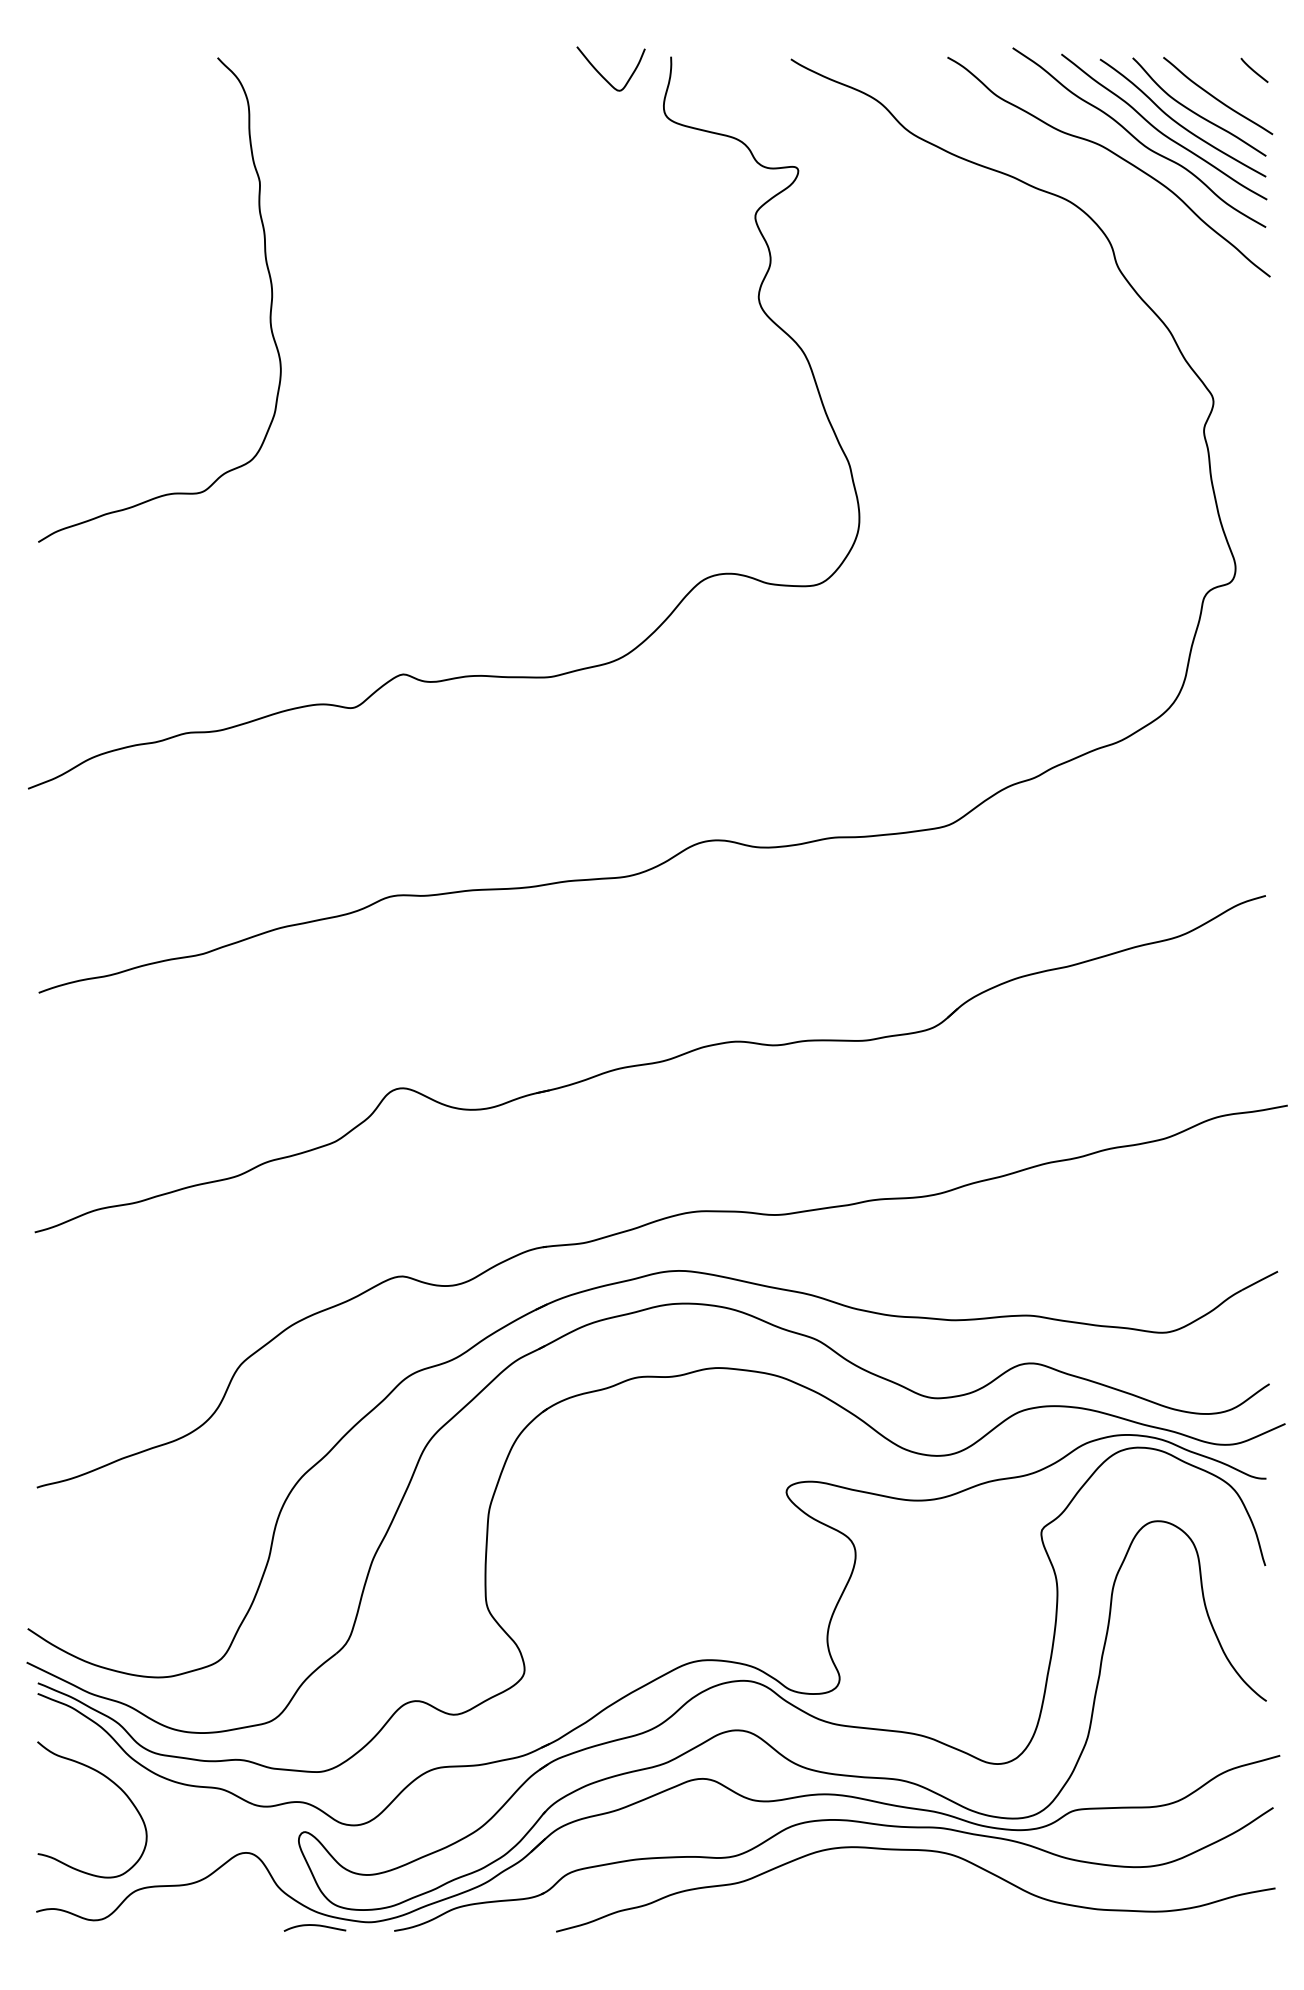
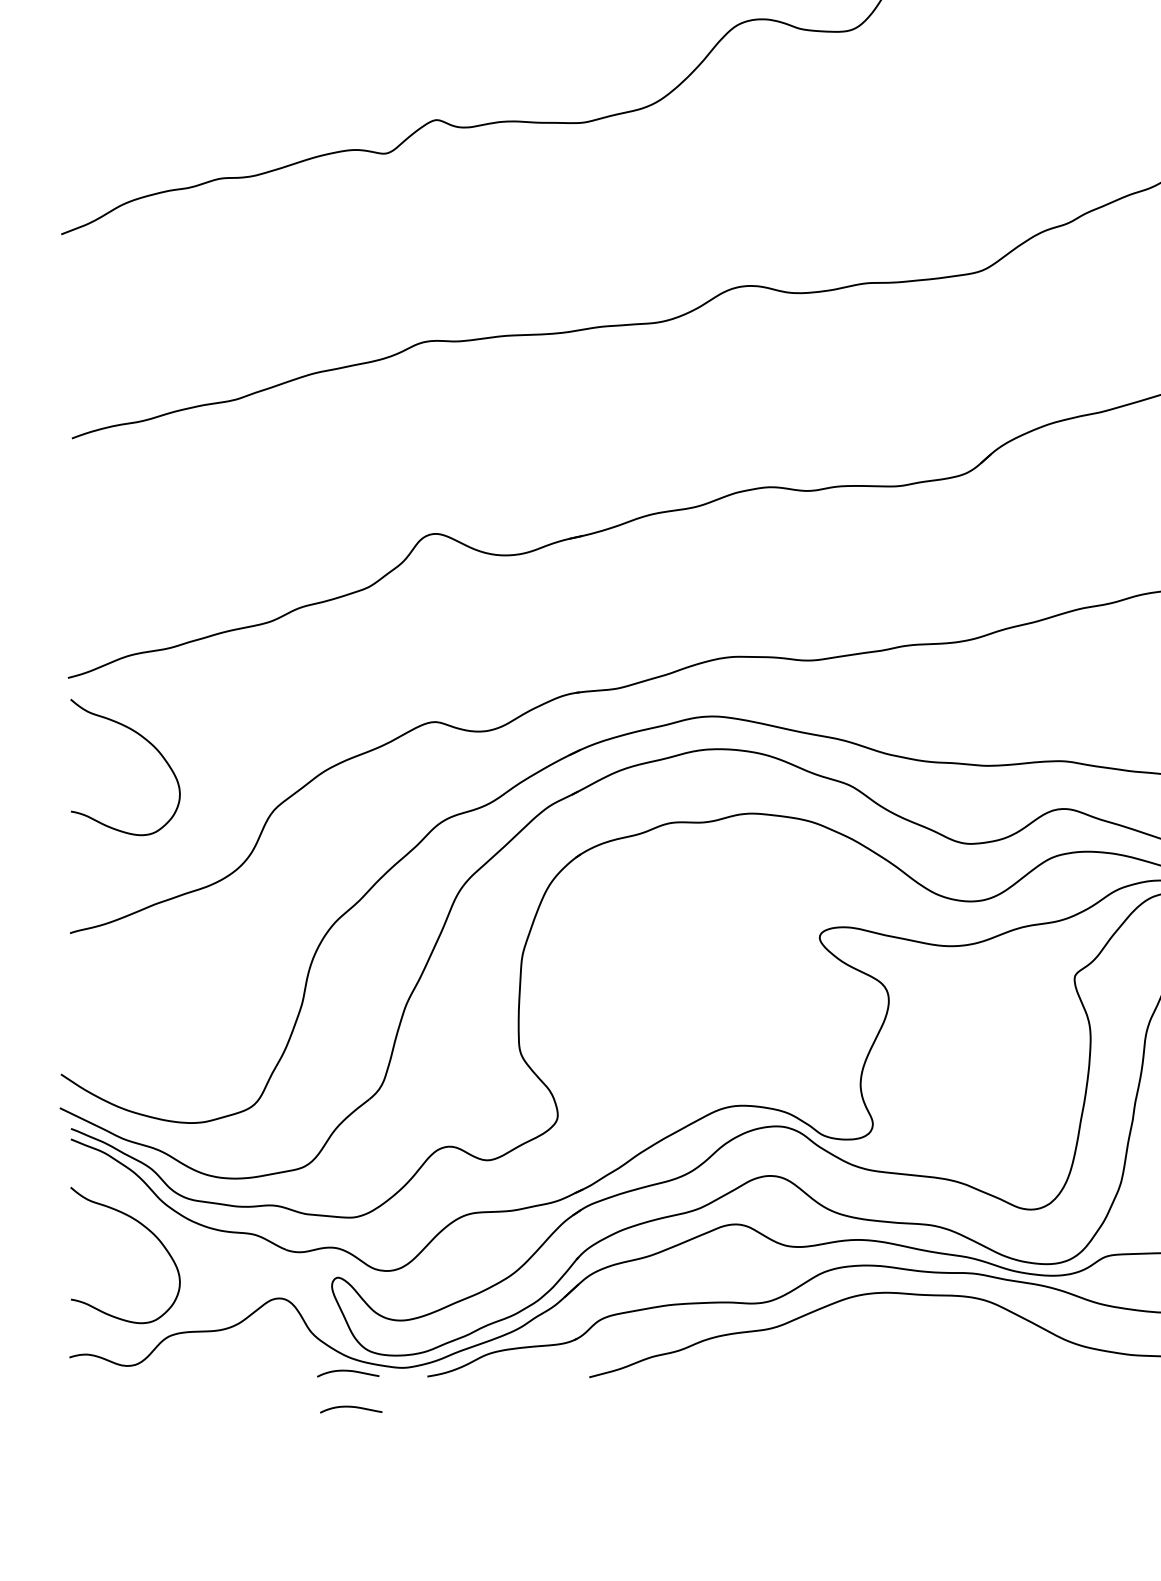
curve: (111, 1294) -> (144, 740), added
curve: (317, 1962) -> (350, 1408), added

